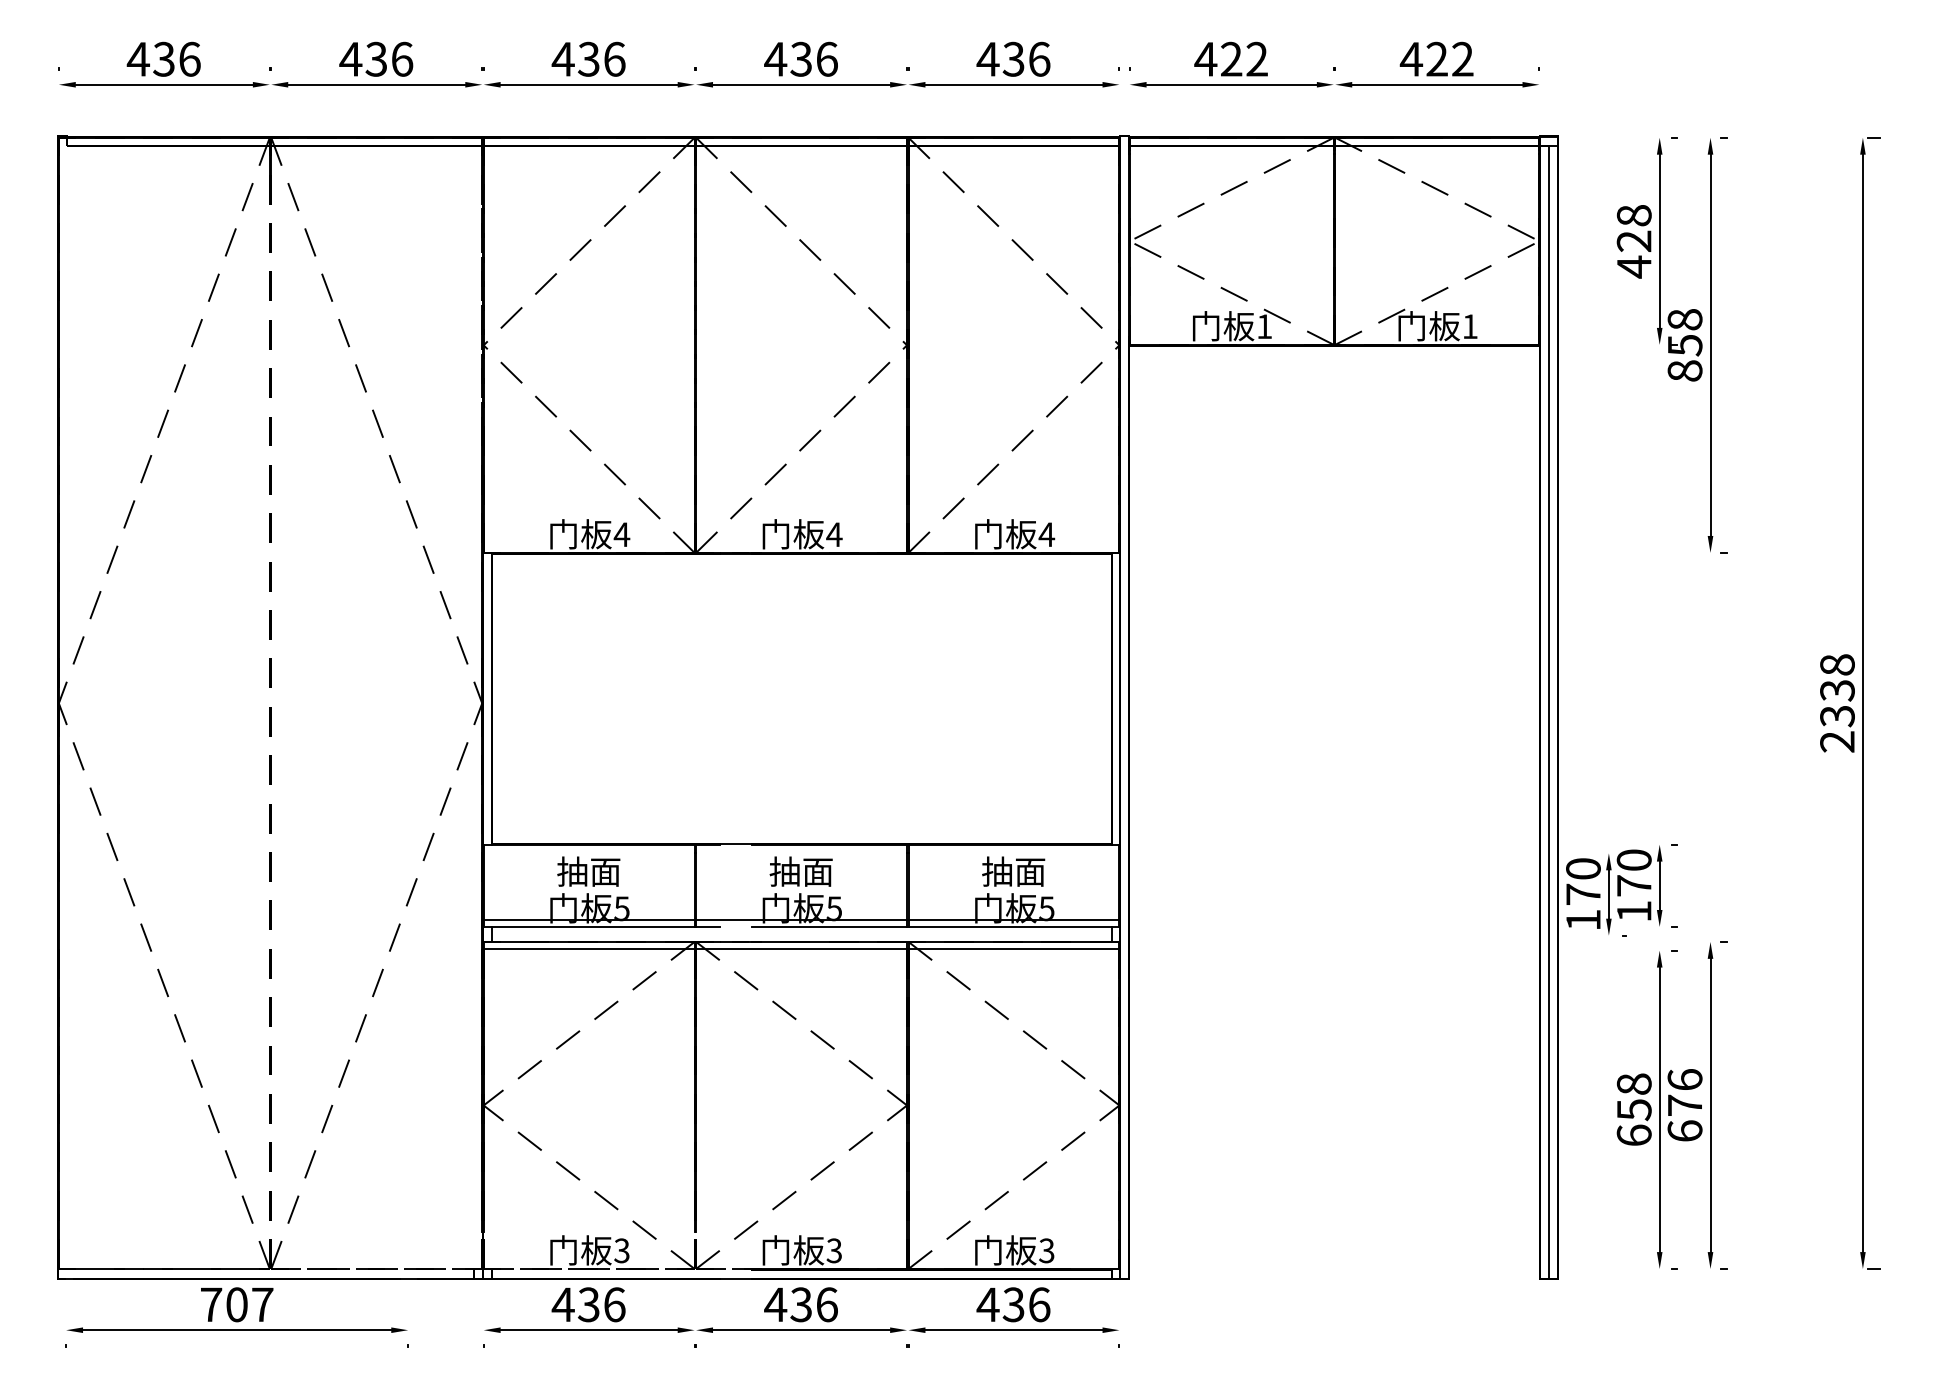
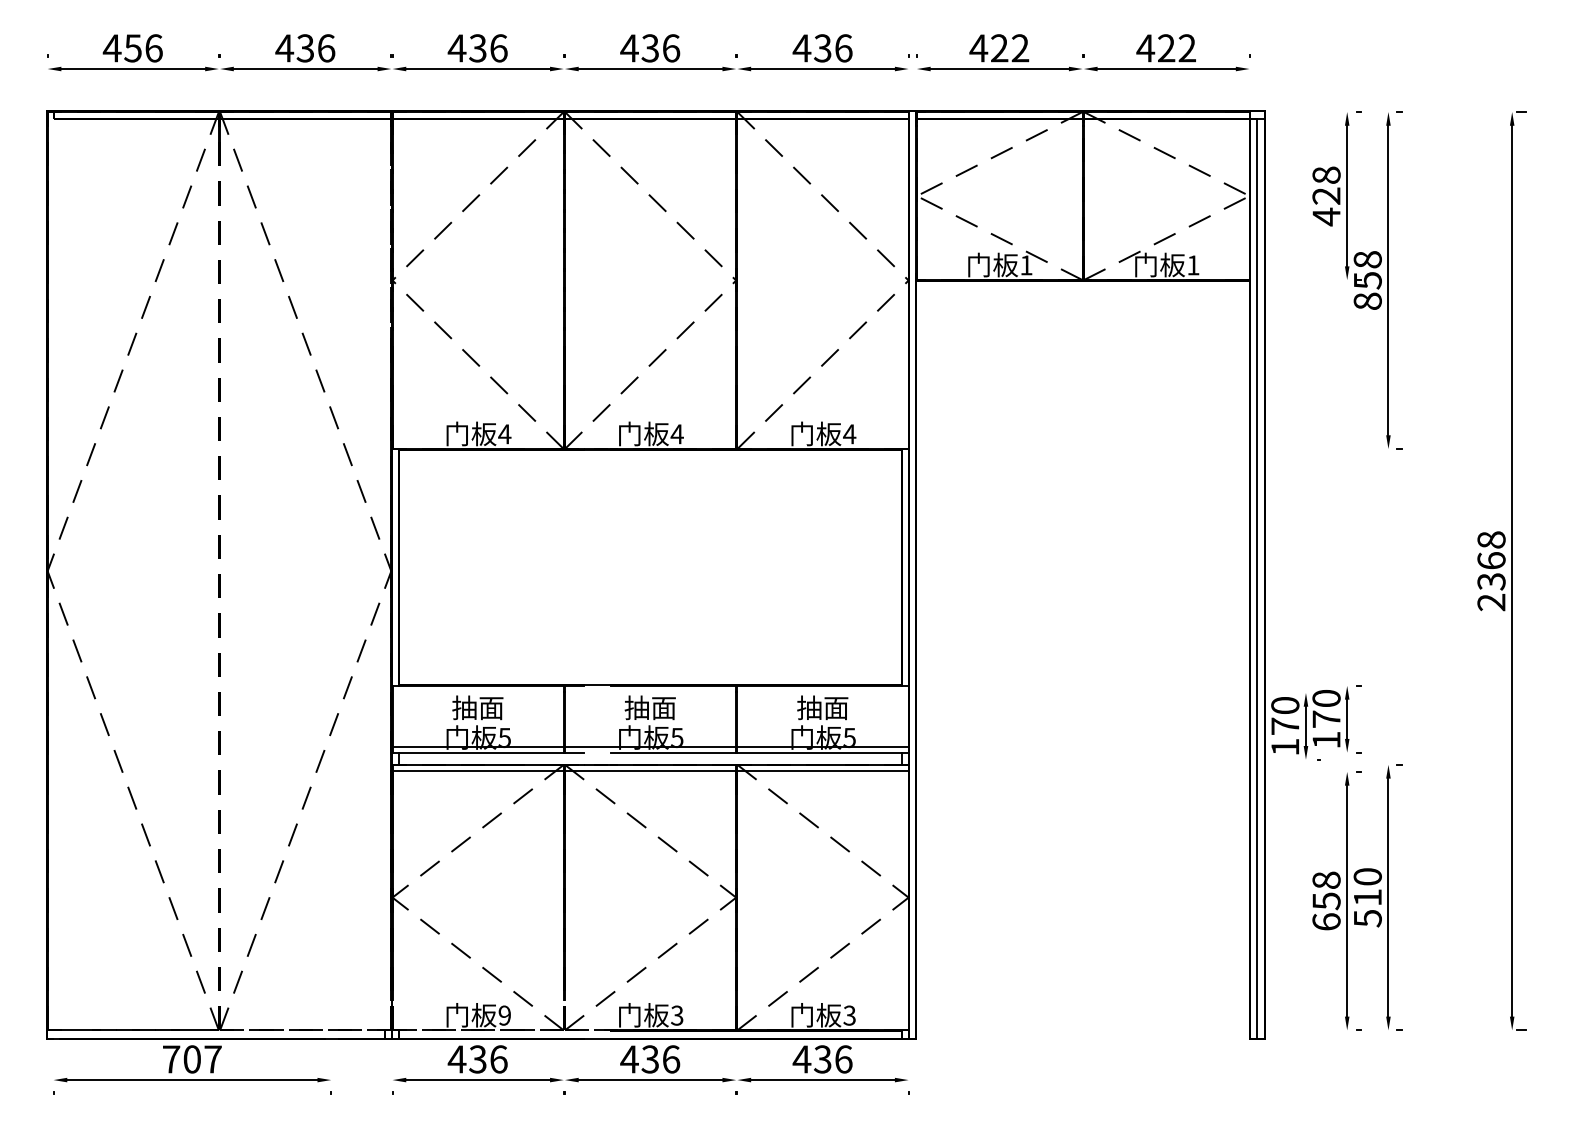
text: (163, 58) -> (132, 47), 436 -> 456
text: (1837, 690) -> (1491, 560), 2338 -> 2368
text: (1684, 1105) -> (1367, 897), 676 -> 510
text: (621, 1250) -> (504, 1015), 3 -> 9

